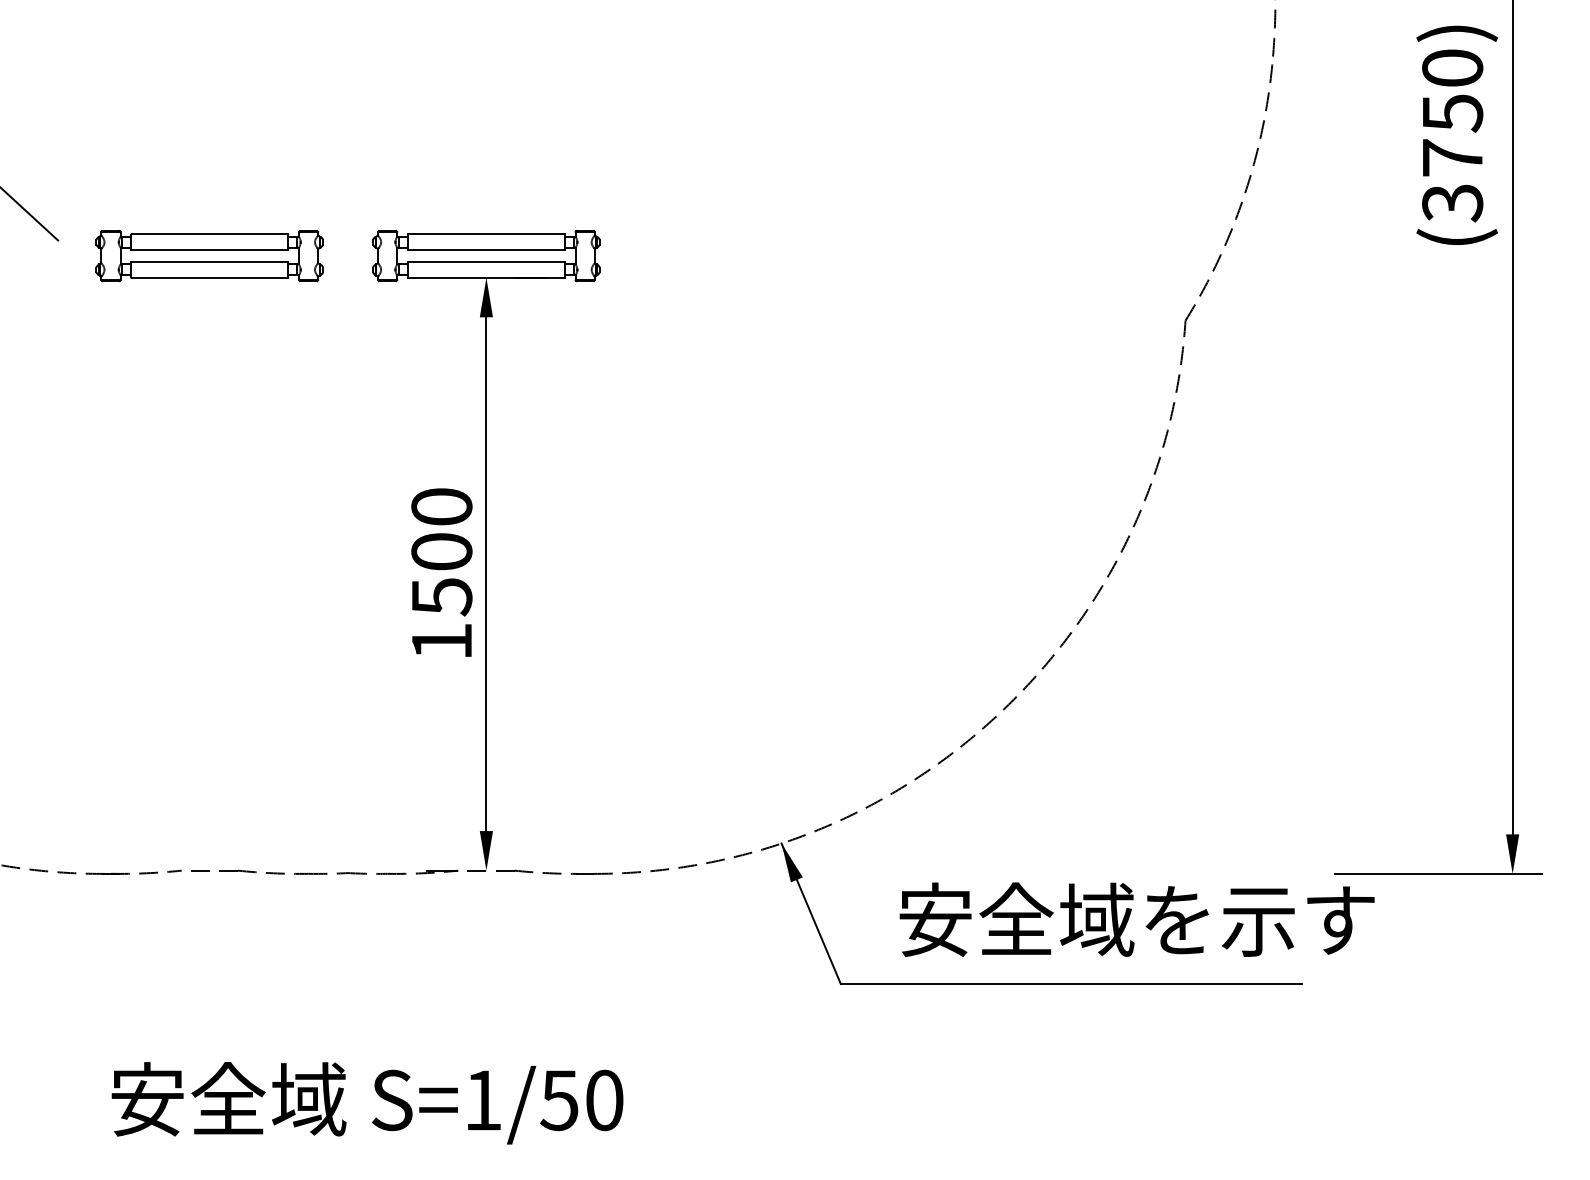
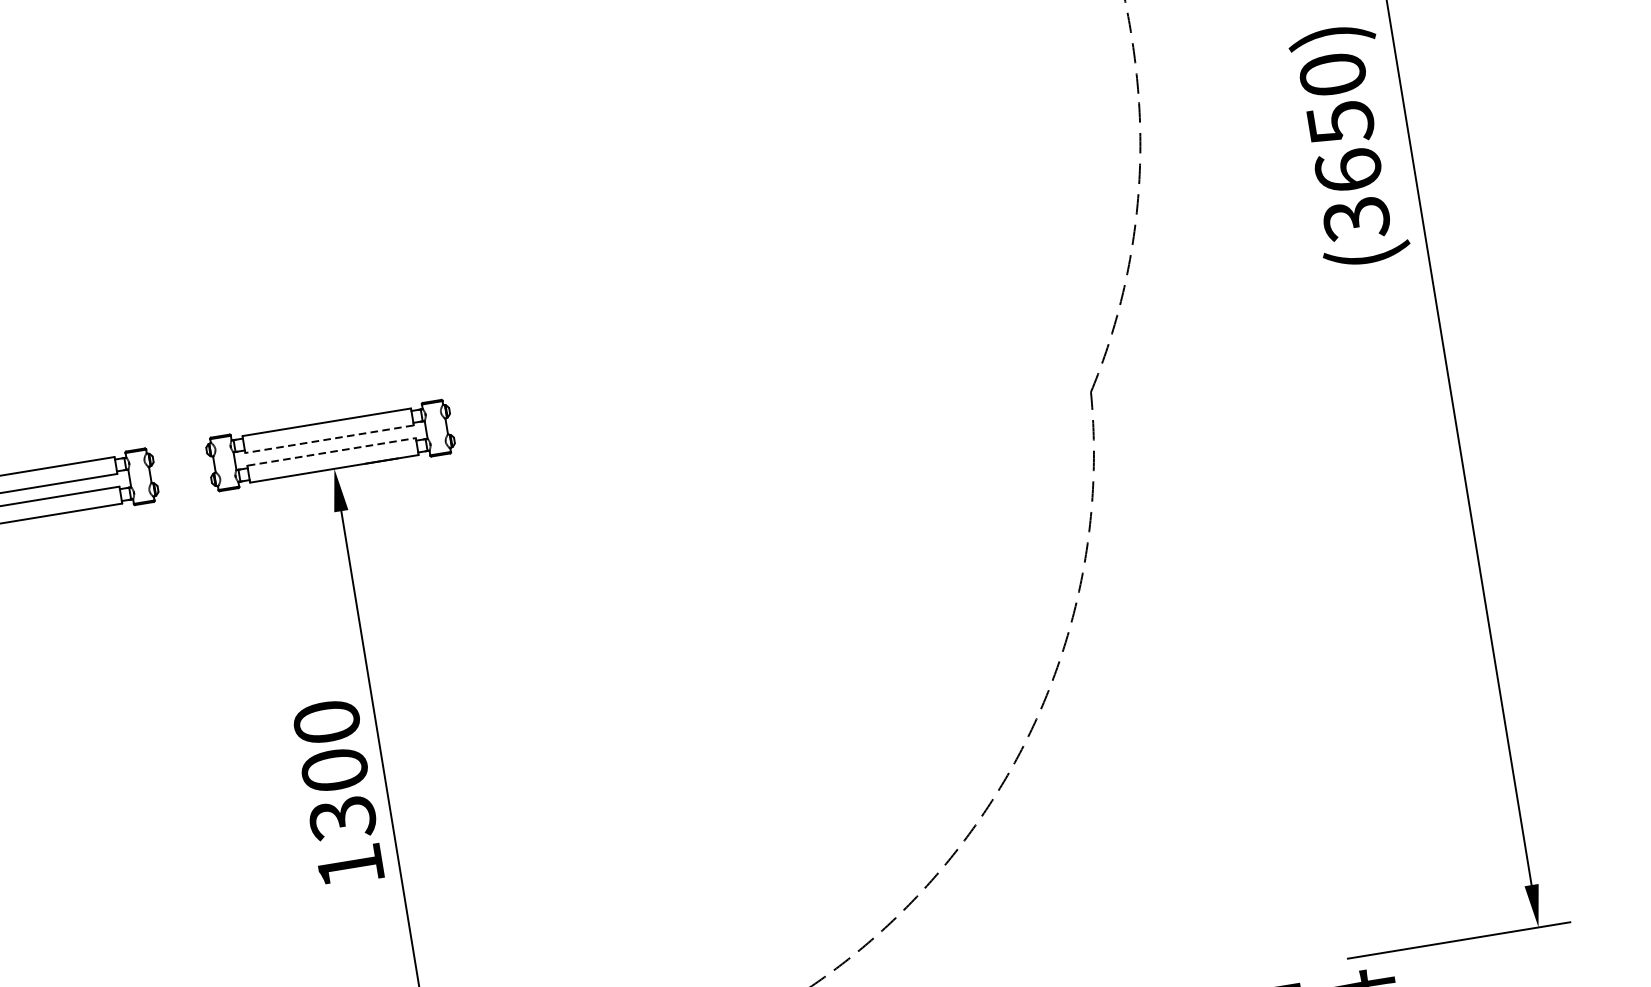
text: (1452, 157) -> (1348, 170), (3750) -> (3650)
line: (485, 250) -> (328, 439), solid -> dashed
line: (486, 262) -> (331, 452), solid -> dashed
text: (441, 597) -> (342, 819), 1500 -> 1300

